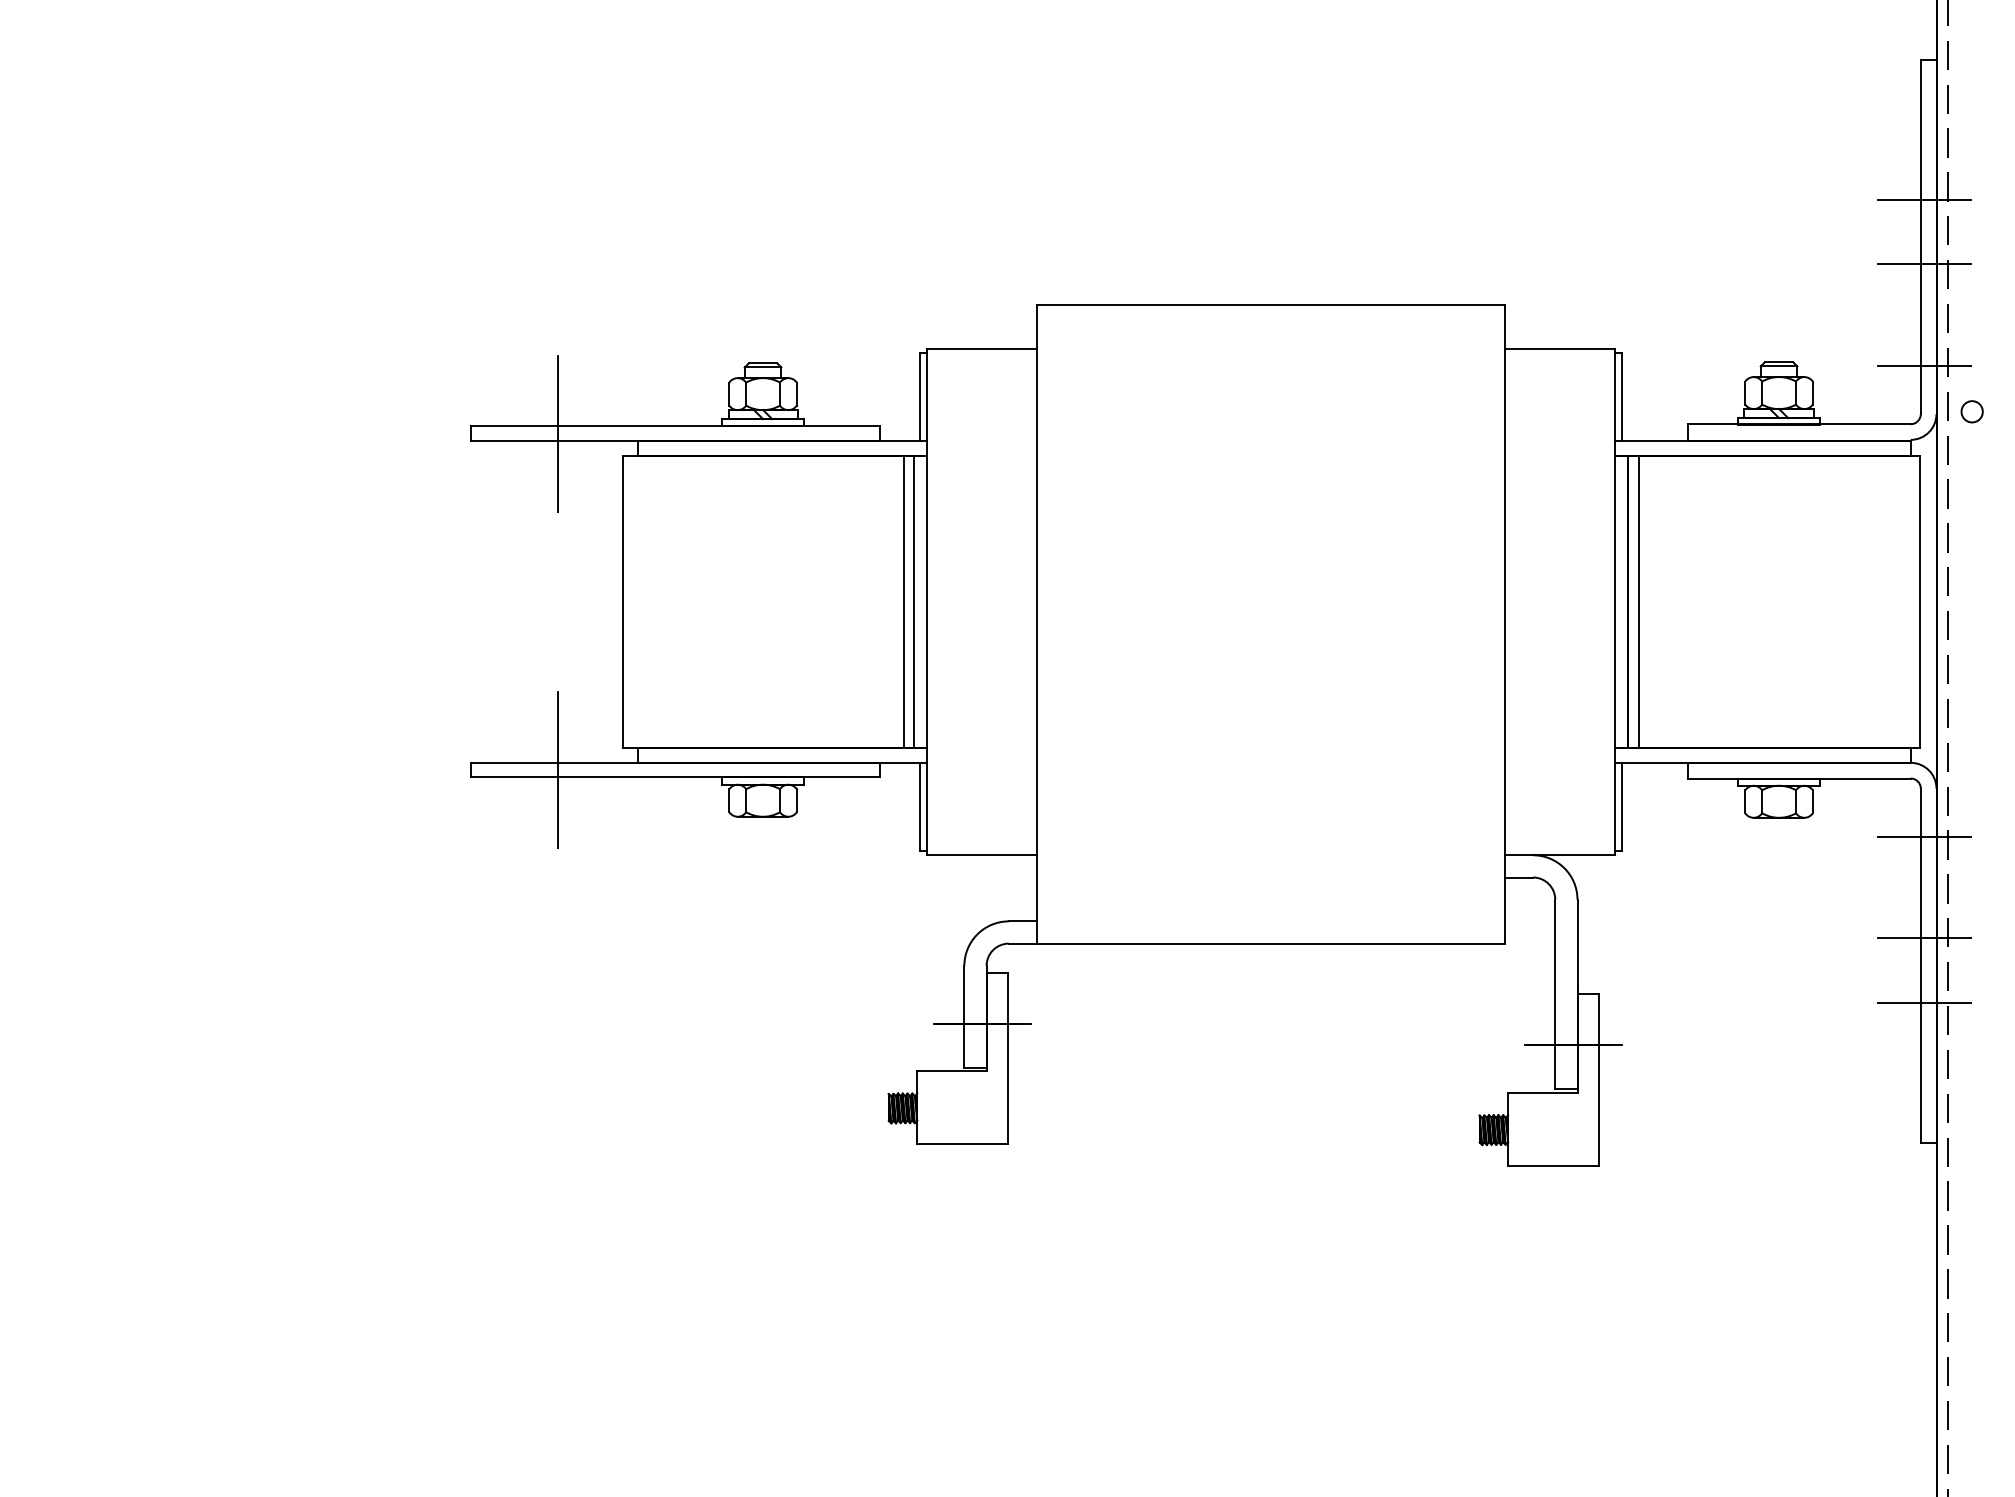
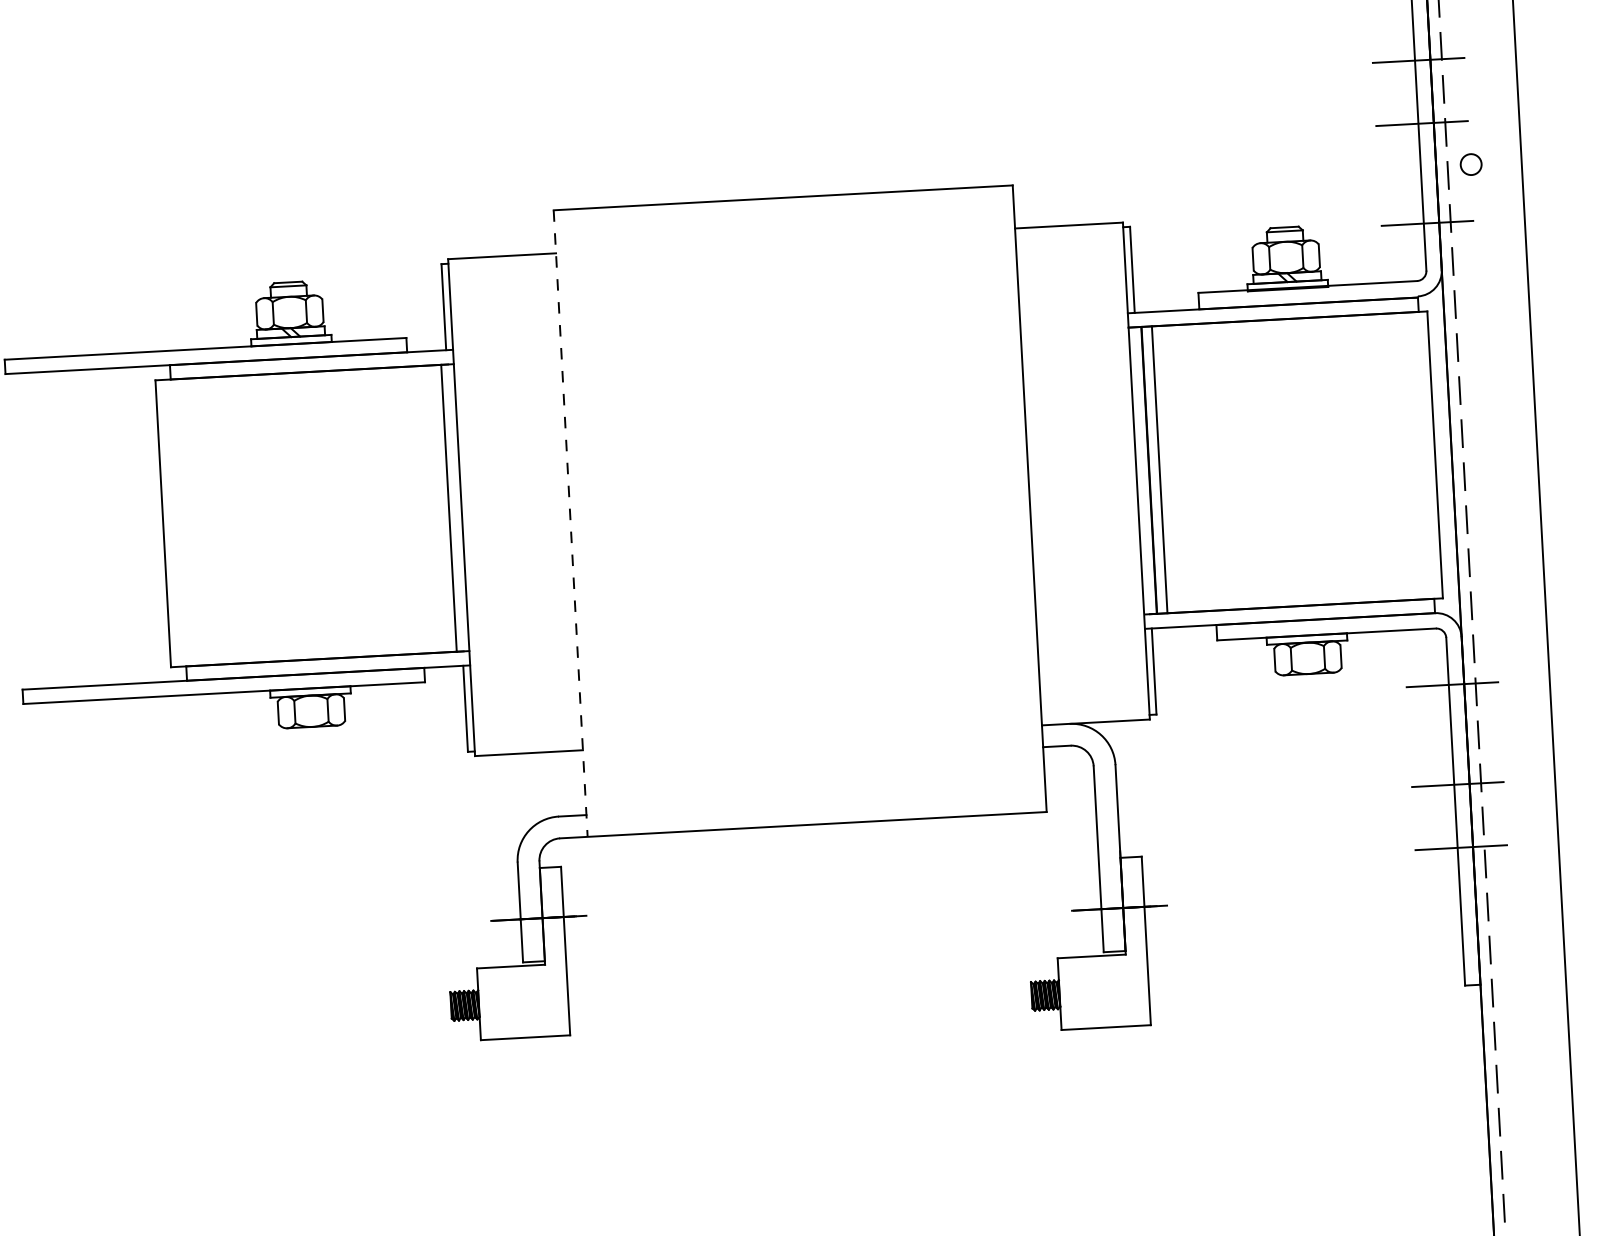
circle: (1971, 411) -> (1470, 164), moved
line: (558, 433) -> (91, 361), removed
line: (903, 601) -> (438, 508), removed
line: (1036, 624) -> (570, 523), solid -> dashed
line: (558, 770) -> (109, 692), removed

